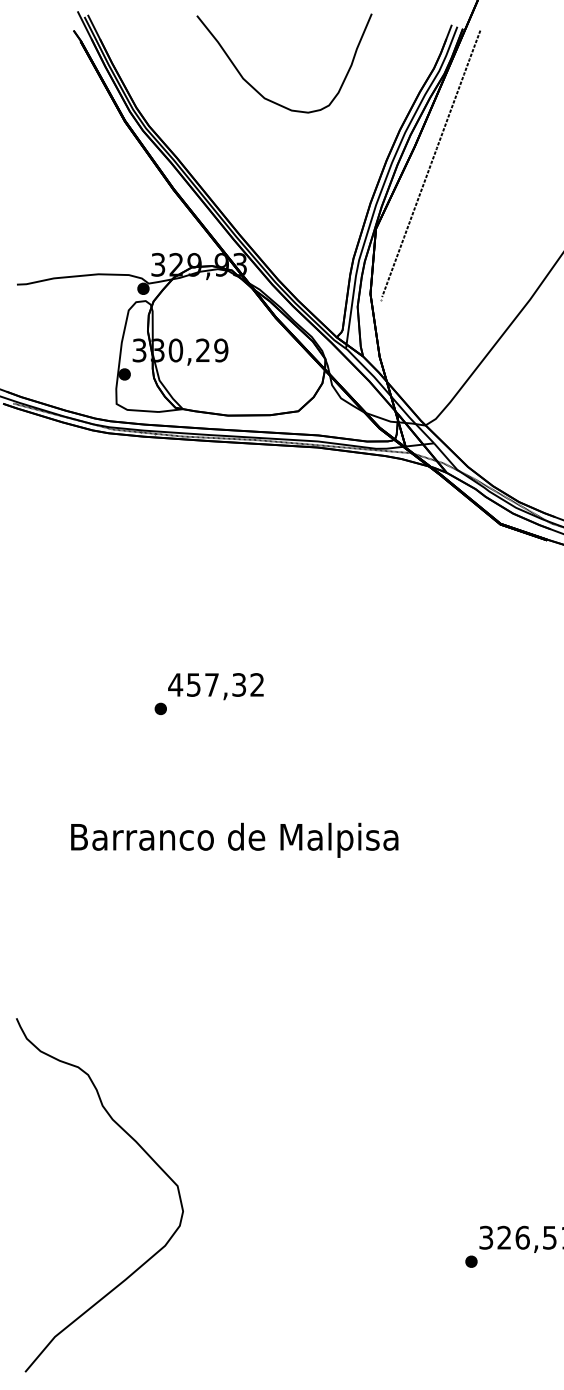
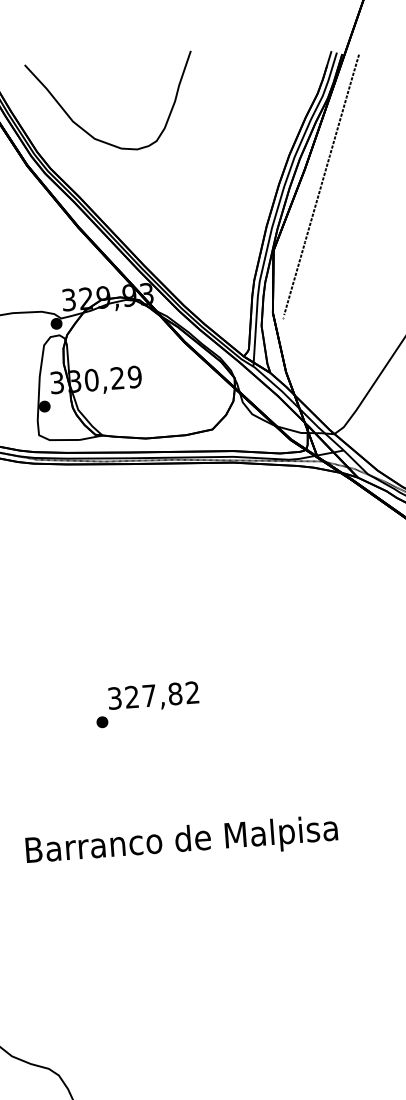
part: (257, 90) -> (87, 131), moved
text: (207, 684) -> (145, 695), 457,32 -> 327,82

